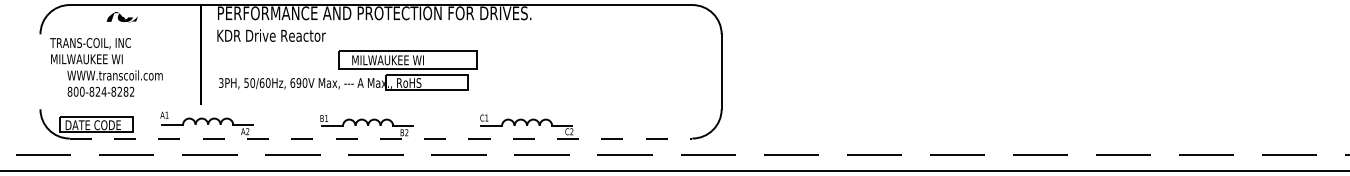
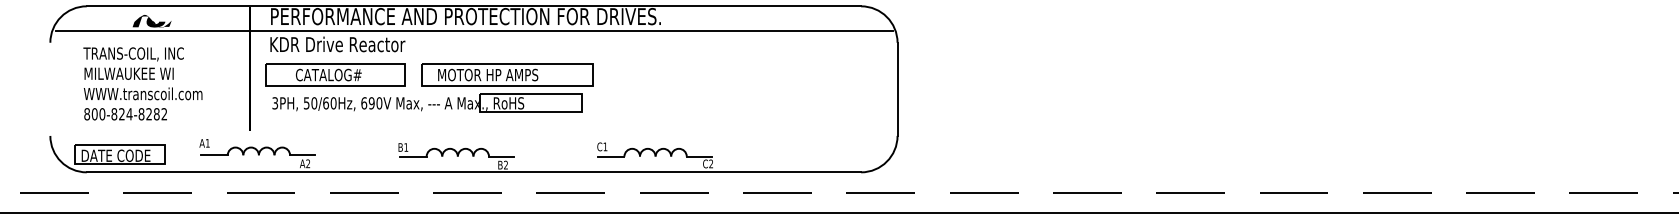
line: (381, 24) -> (474, 30), added
text: (90, 51) -> (133, 63), moved
part: (269, 59) -> (335, 74), added
text: (396, 59) -> (493, 74), MILWAUKEE WI -> MOTOR HP AMPS
line: (381, 138) -> (474, 172), dashed -> solid

